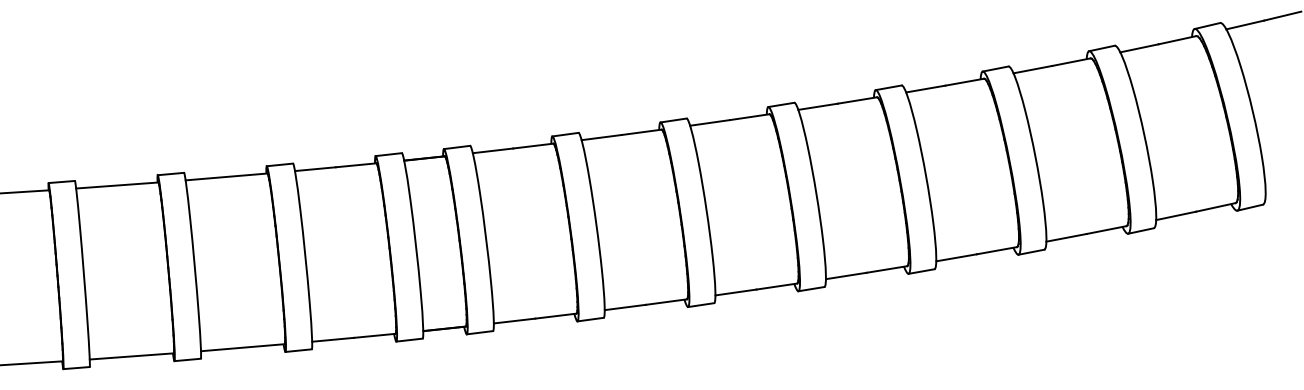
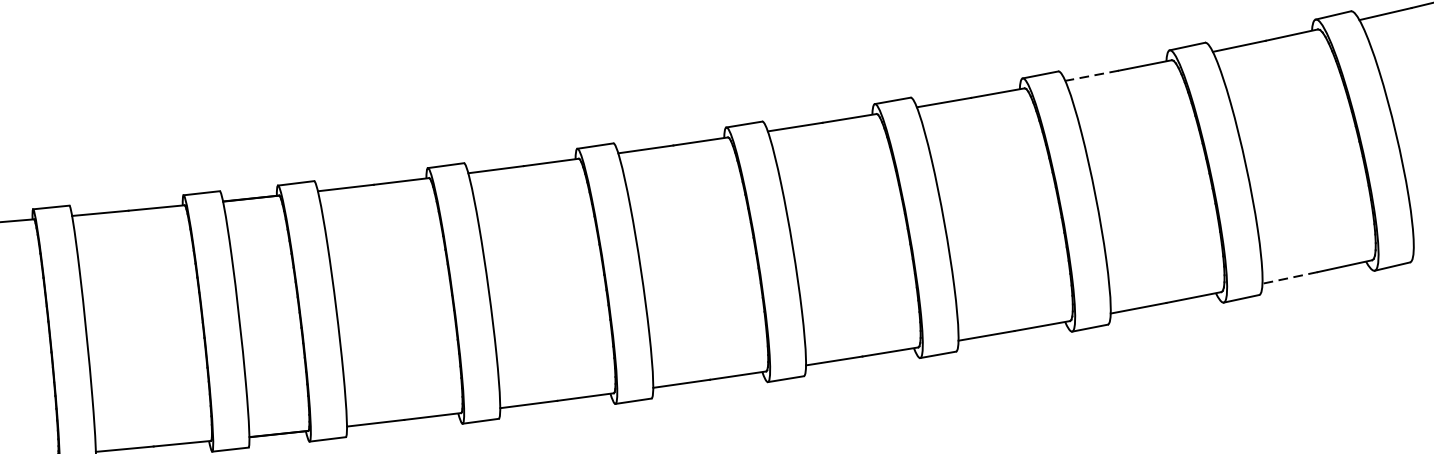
line: (1032, 69) -> (1091, 75), solid -> dashed
line: (1175, 215) -> (1289, 277), solid -> dashed

